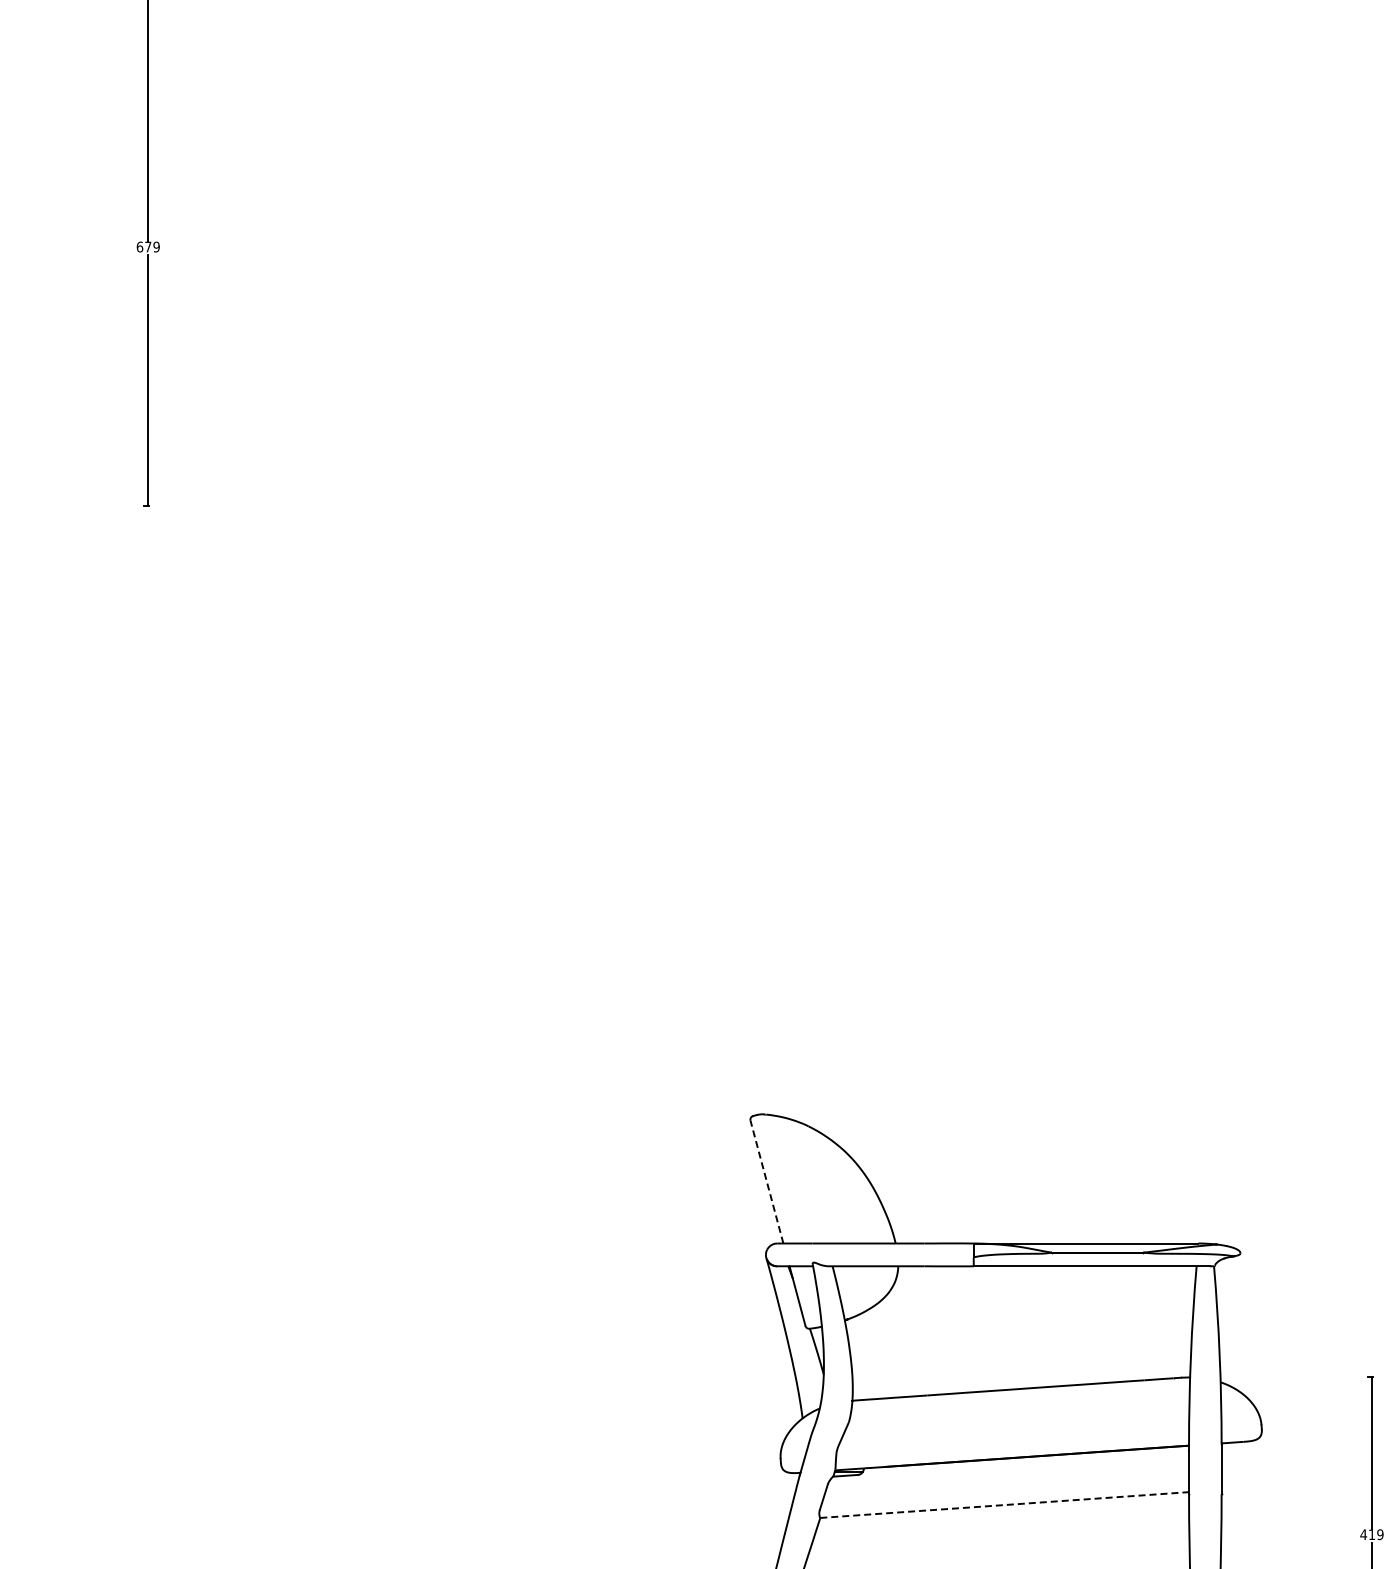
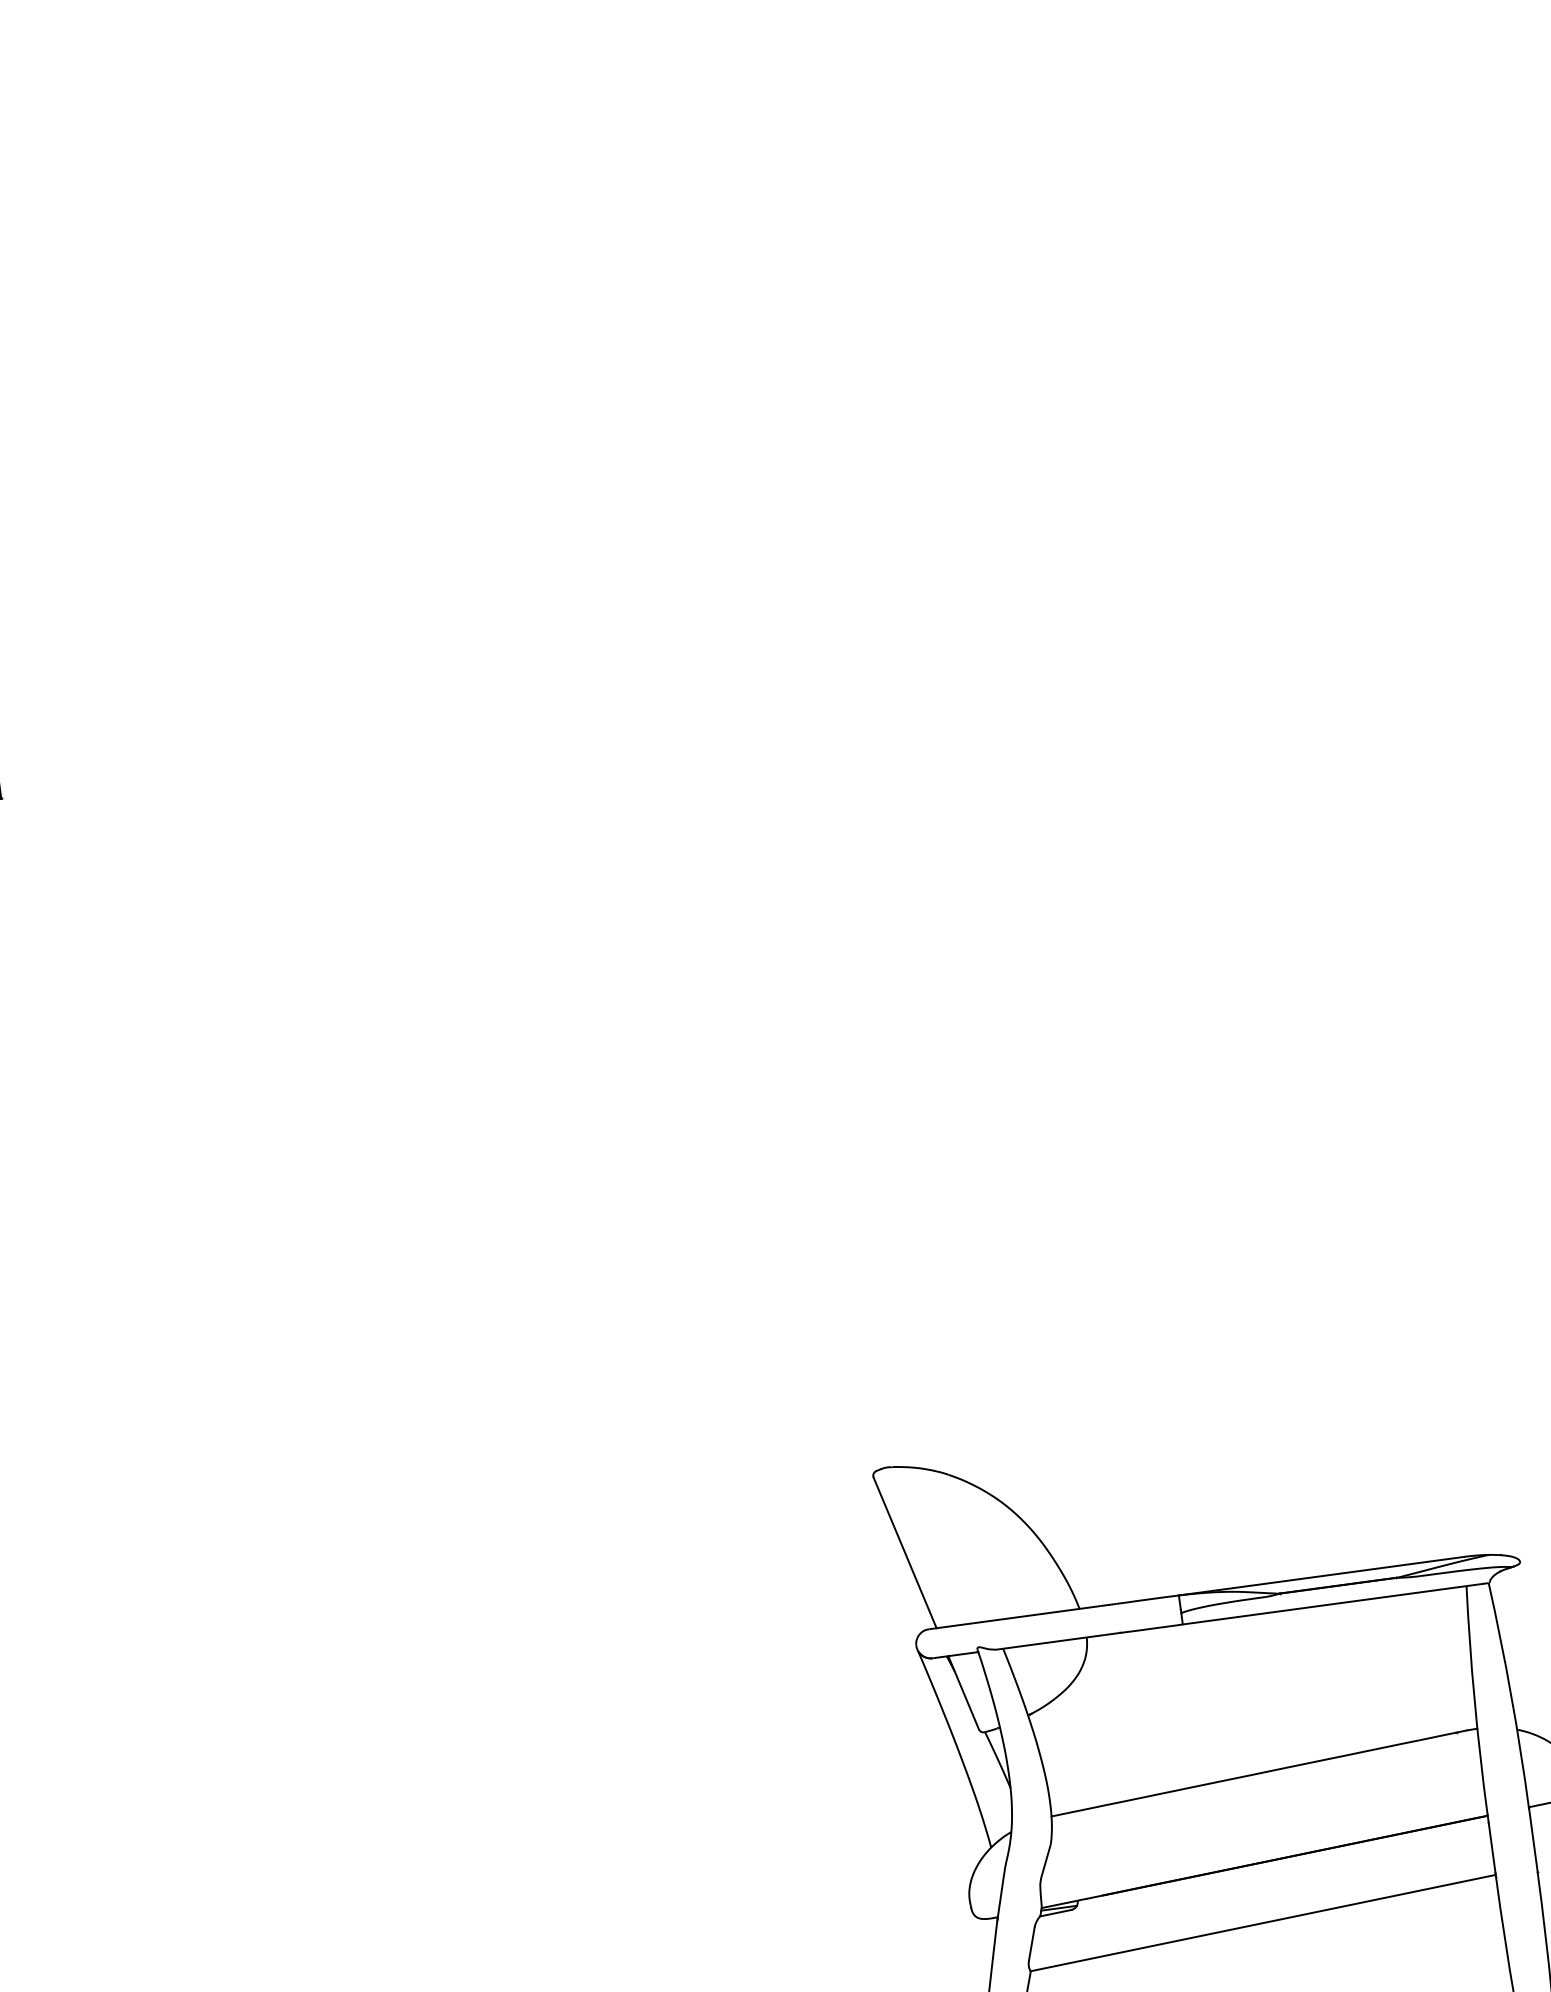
line: (766, 1182) -> (904, 1553), dashed -> solid
line: (1004, 1505) -> (1263, 1923), dashed -> solid

